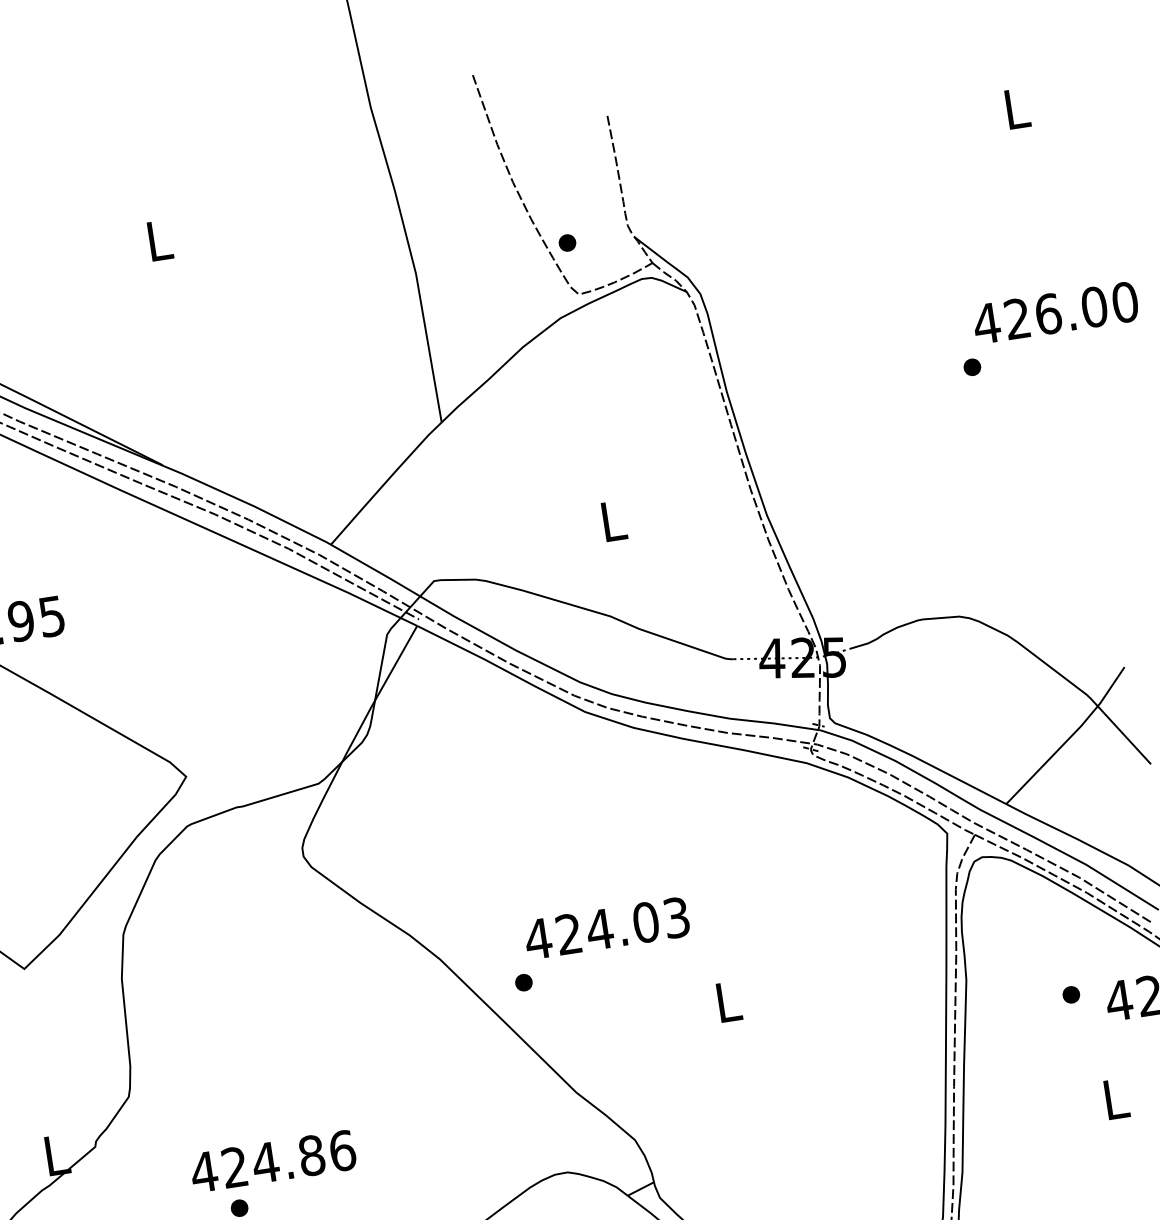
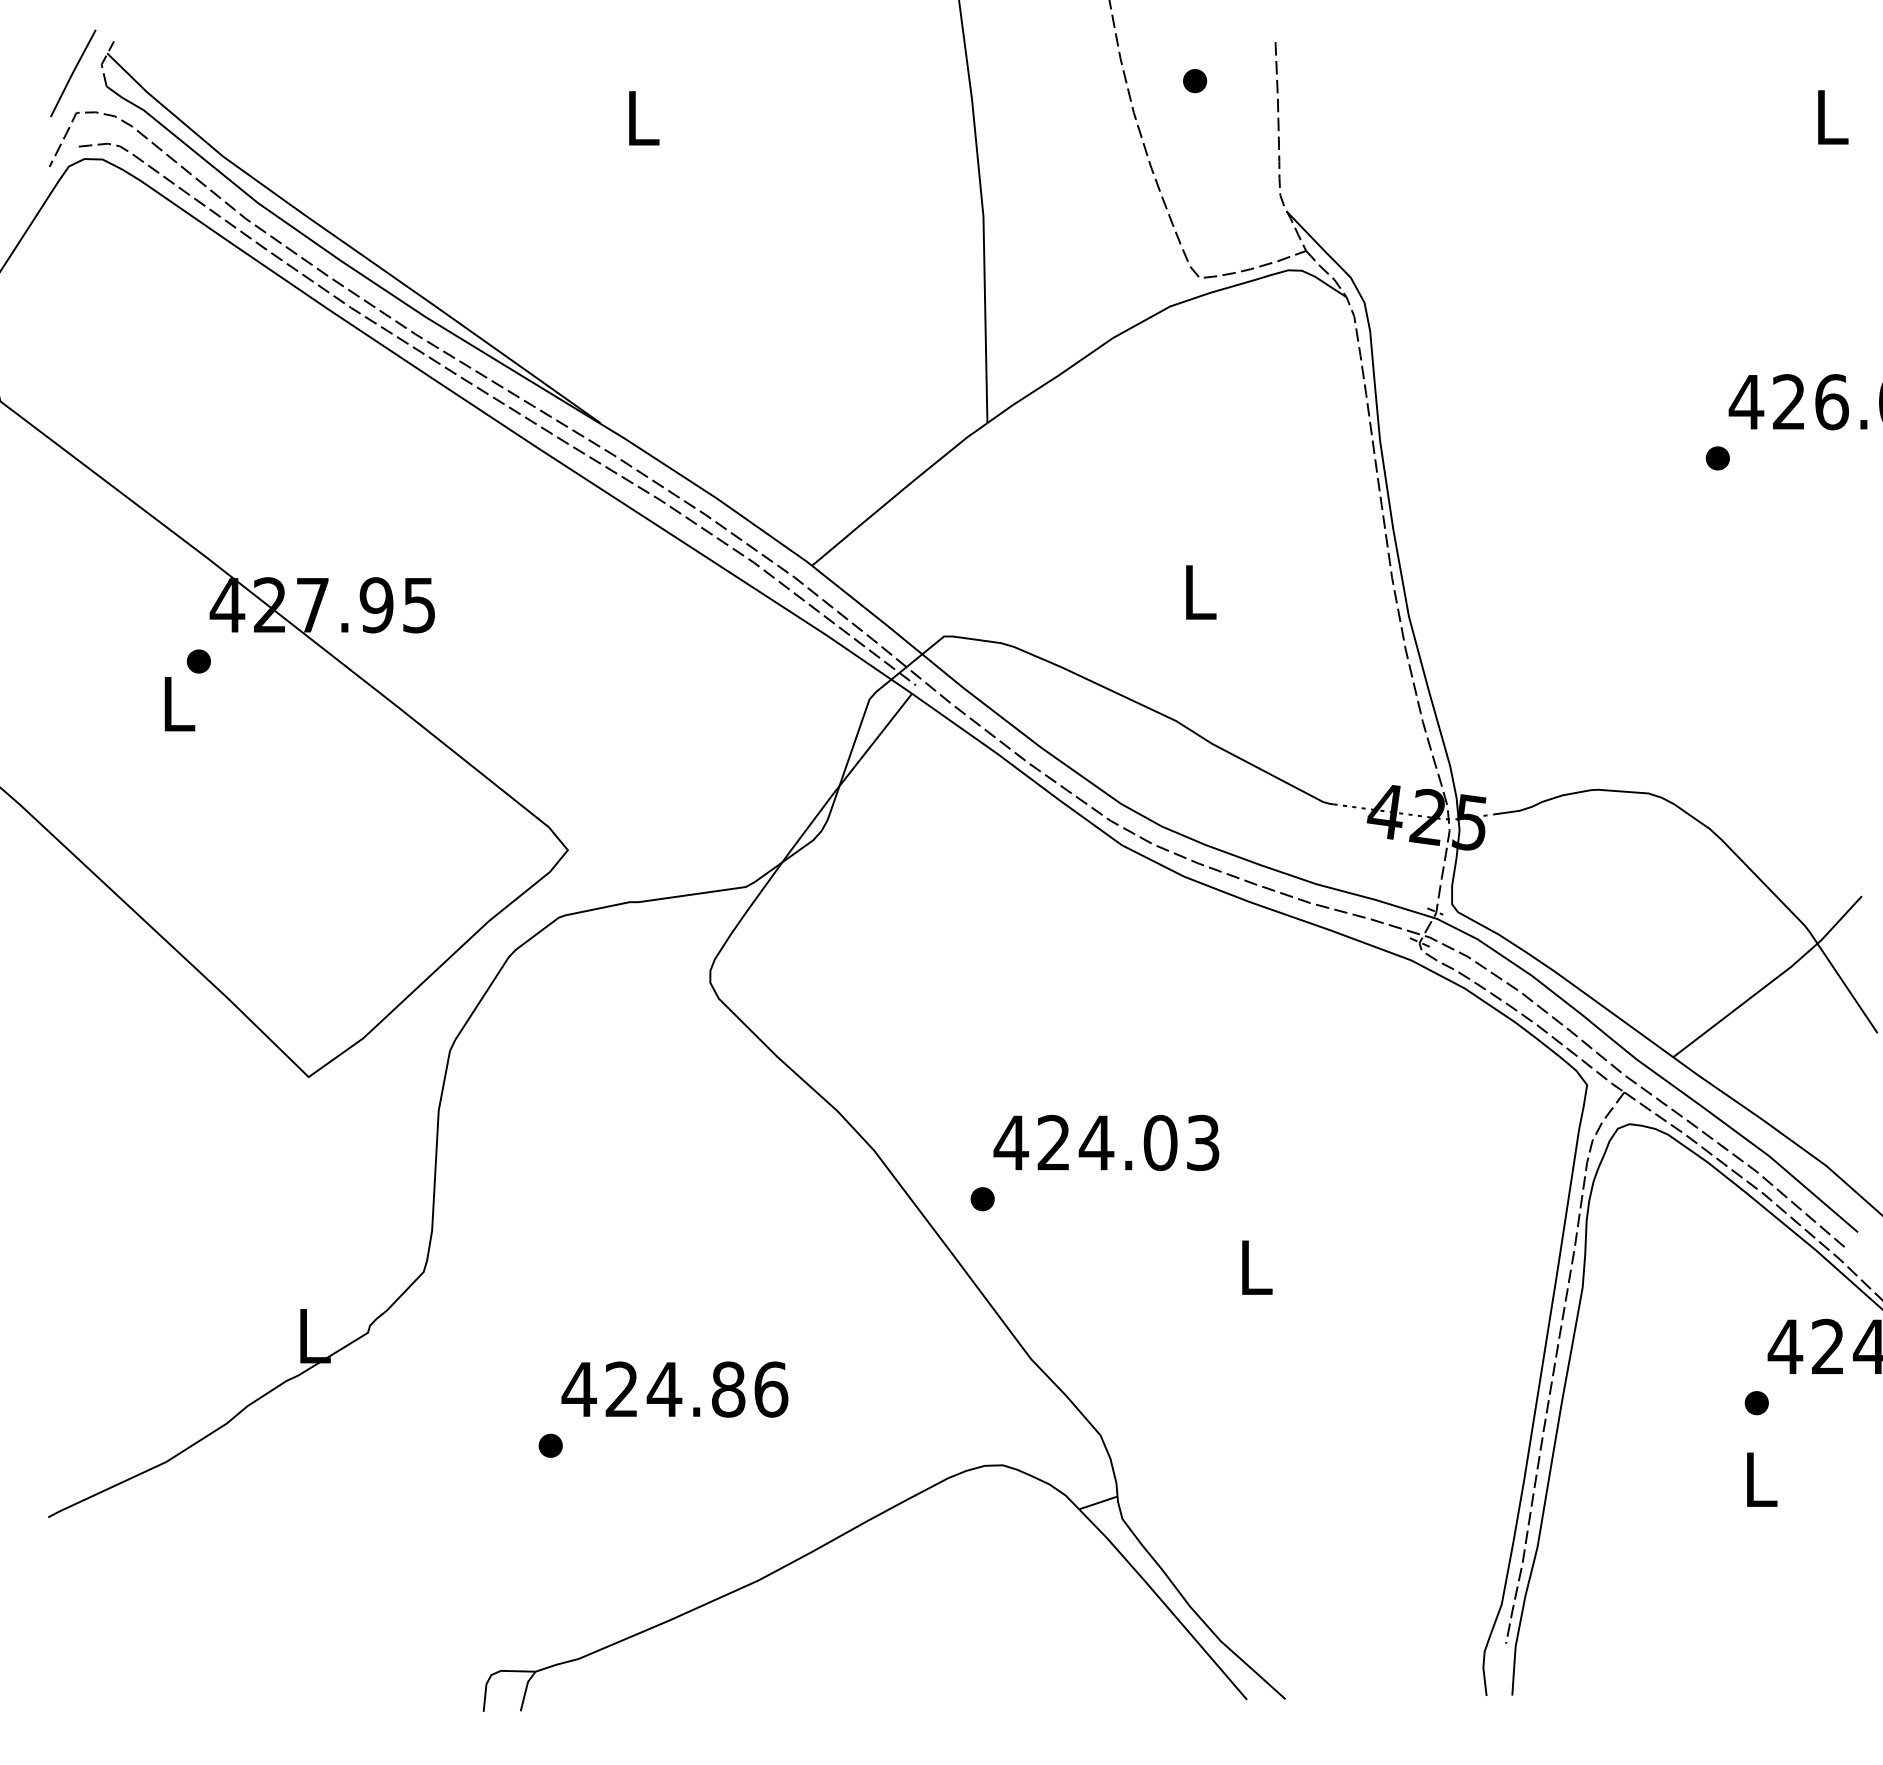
part: (567, 243) -> (1195, 81), moved
part: (1071, 995) -> (1756, 1403), moved
text: (272, 1161) -> (674, 1389), moved

